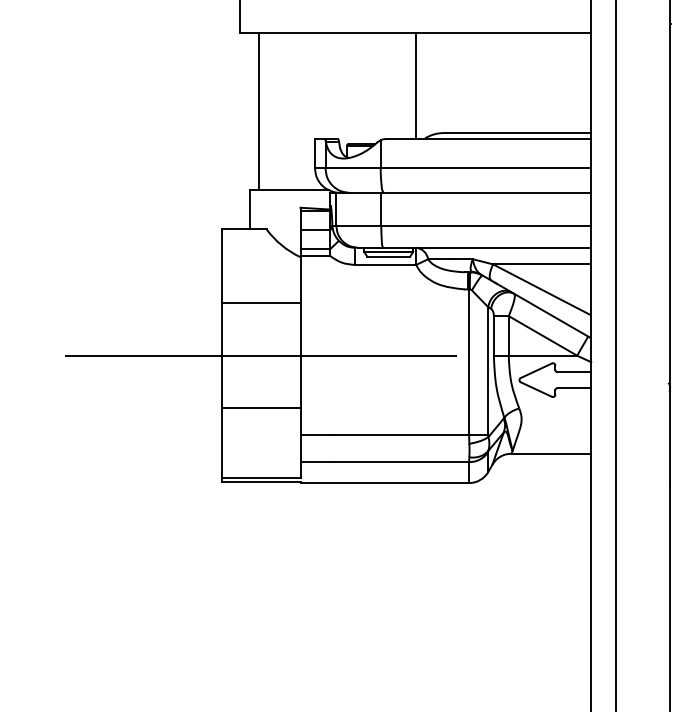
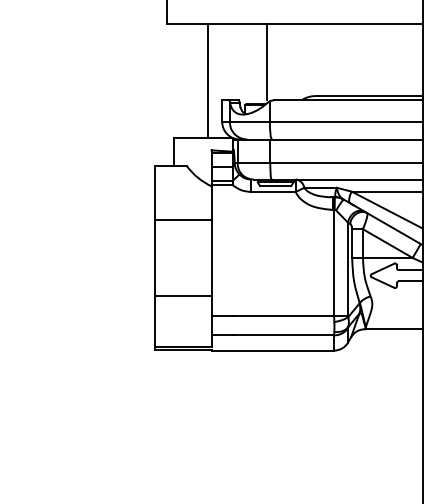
line: (416, 85) -> (266, 61), moved
line: (259, 111) -> (207, 80), moved
line: (261, 355) -> (183, 257), removed

